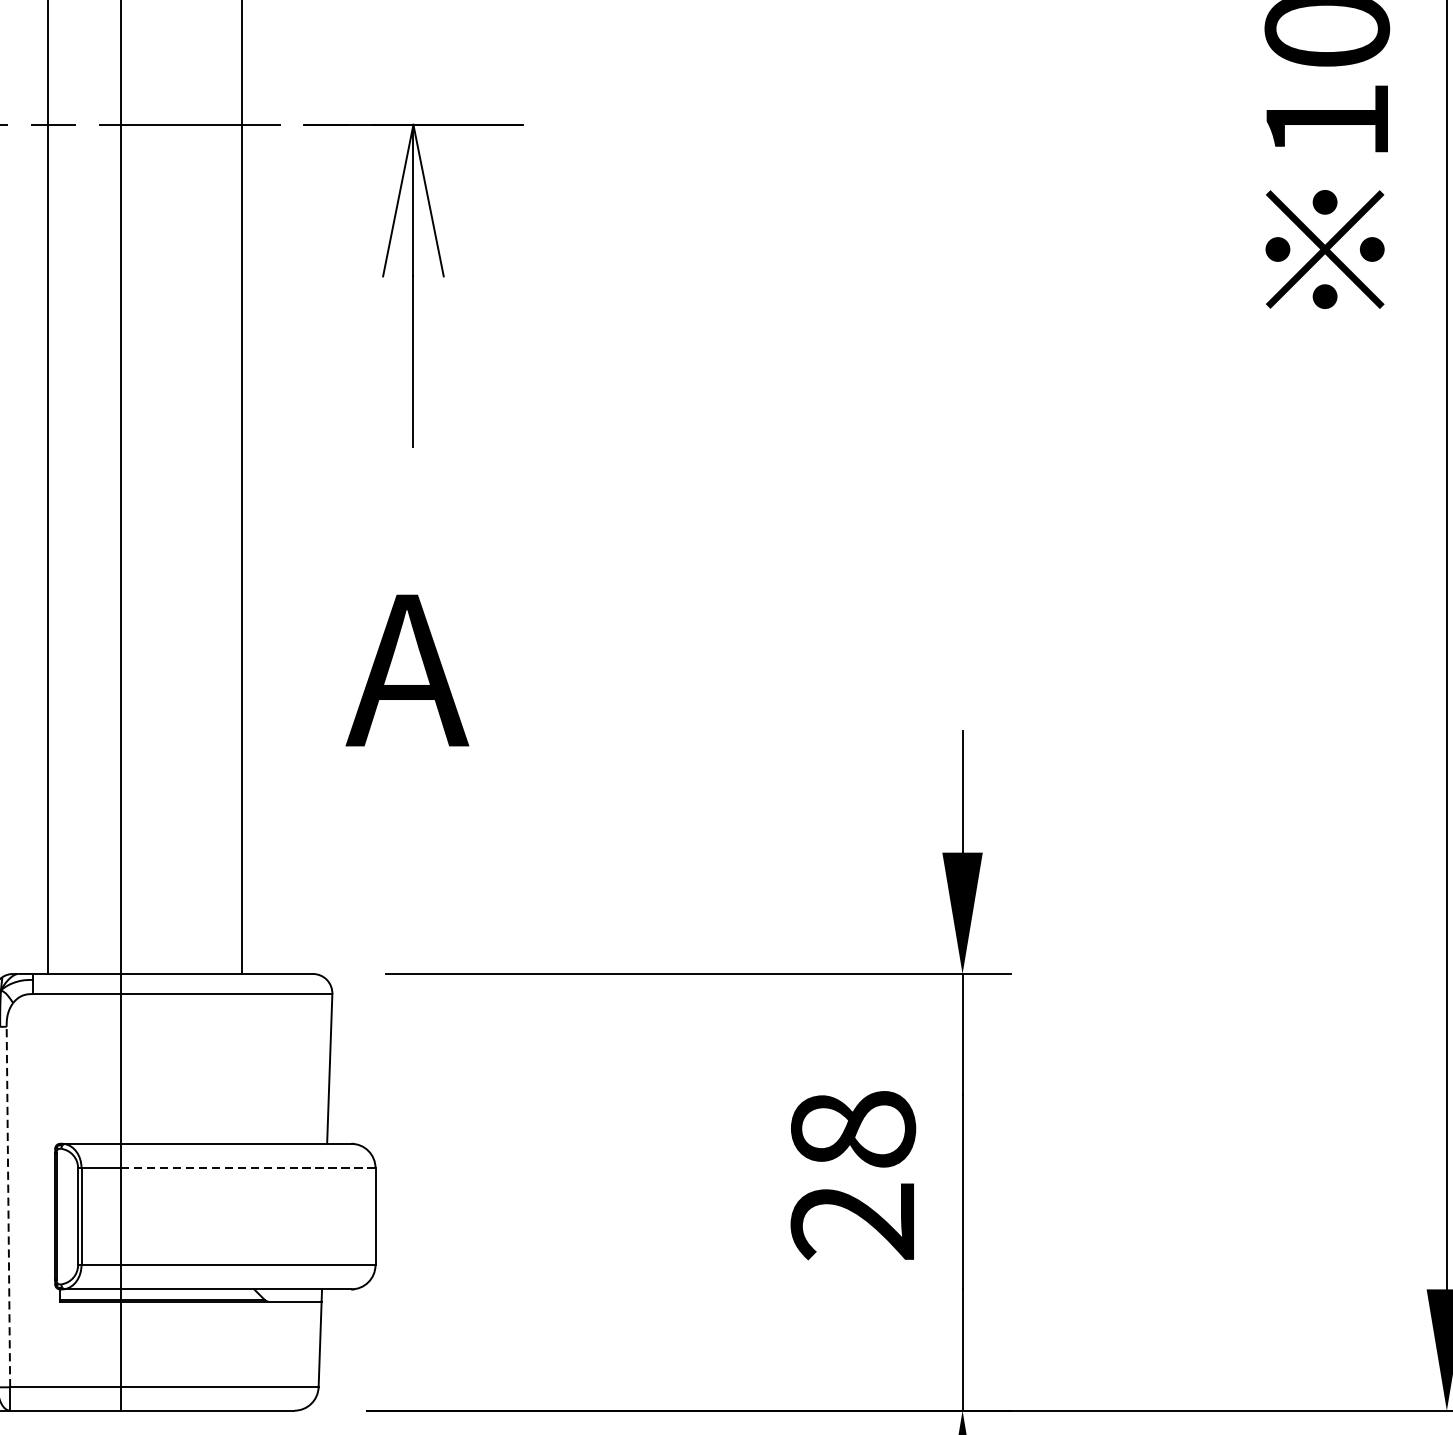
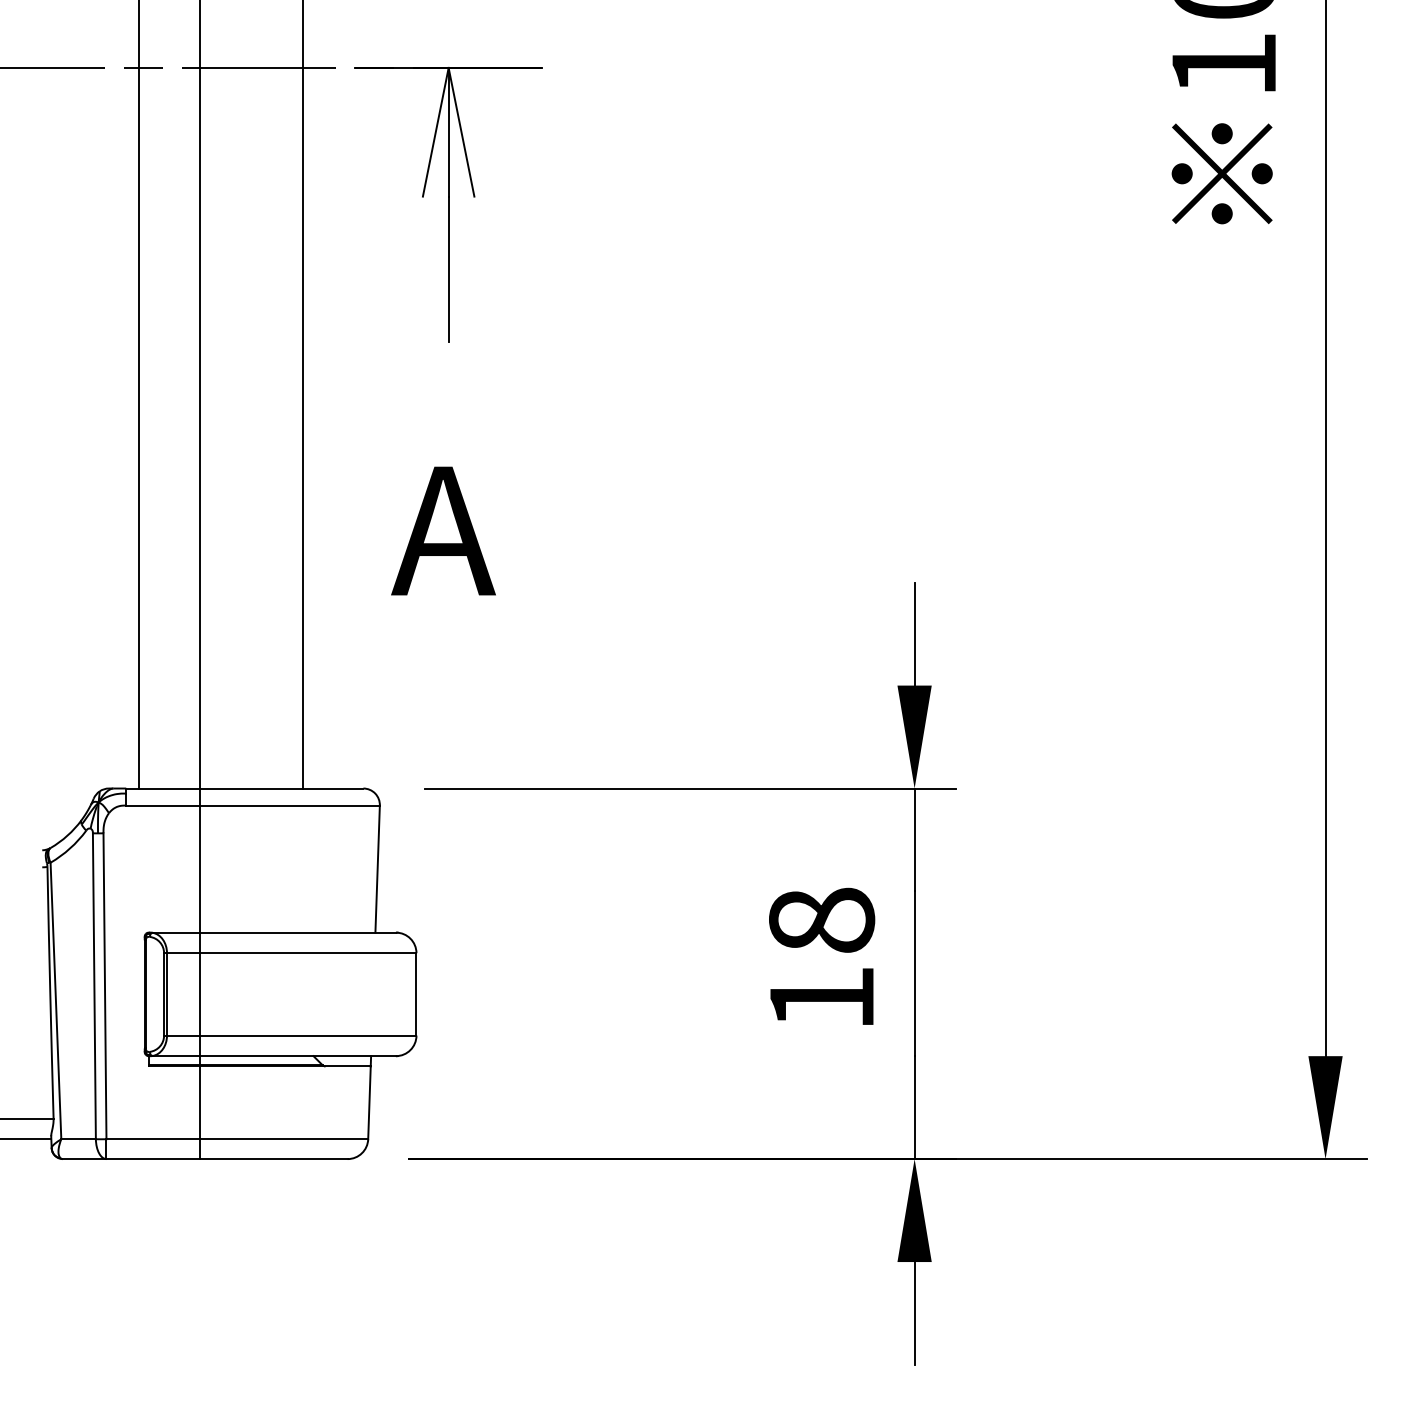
line: (247, 1168) -> (307, 953), dashed -> solid
line: (7, 1207) -> (104, 986), dashed -> solid
text: (851, 1221) -> (820, 998), 28 -> 18

